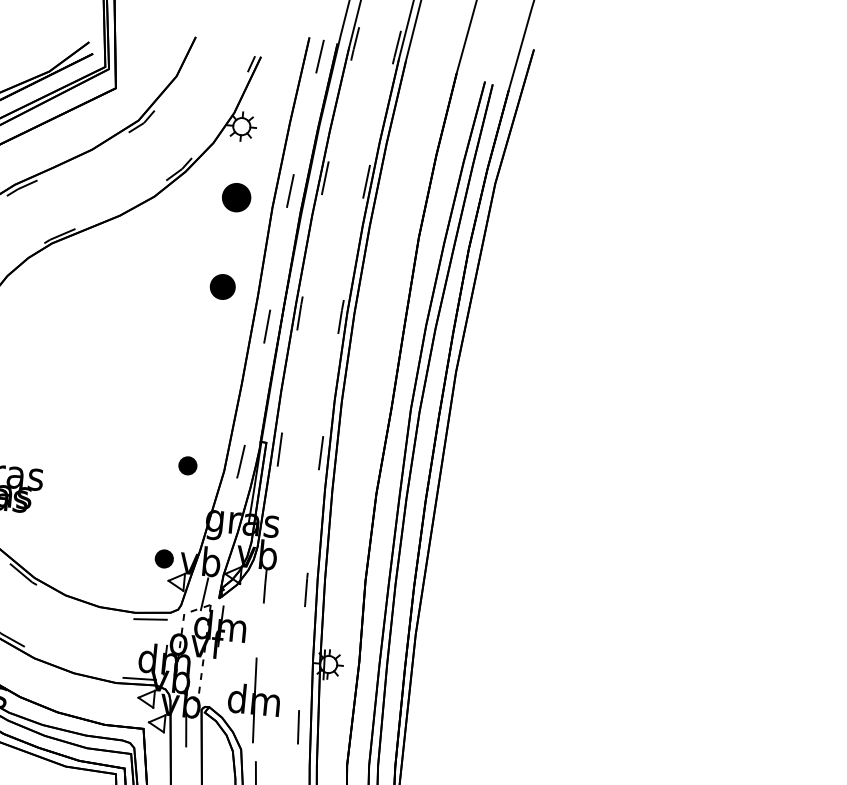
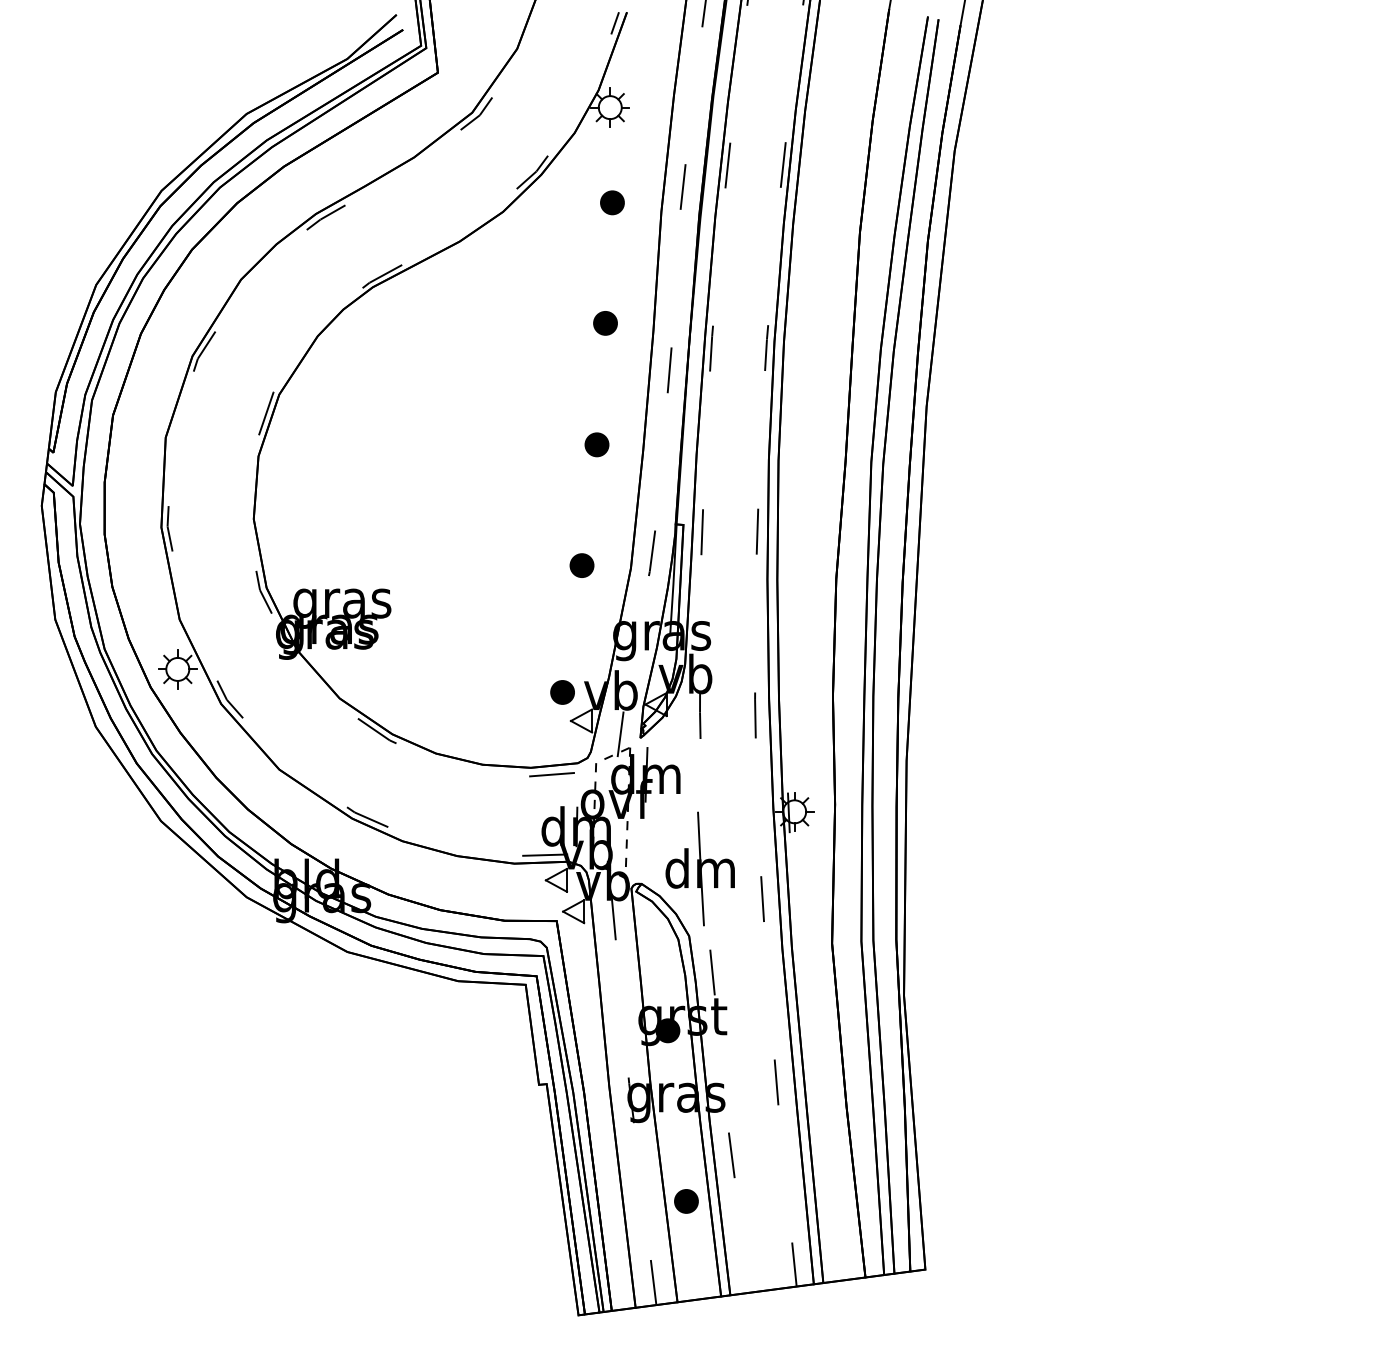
part: (236, 197) -> (612, 202), size x0.62
part: (222, 287) -> (605, 323), size x0.71
part: (207, 376) -> (596, 444), added

